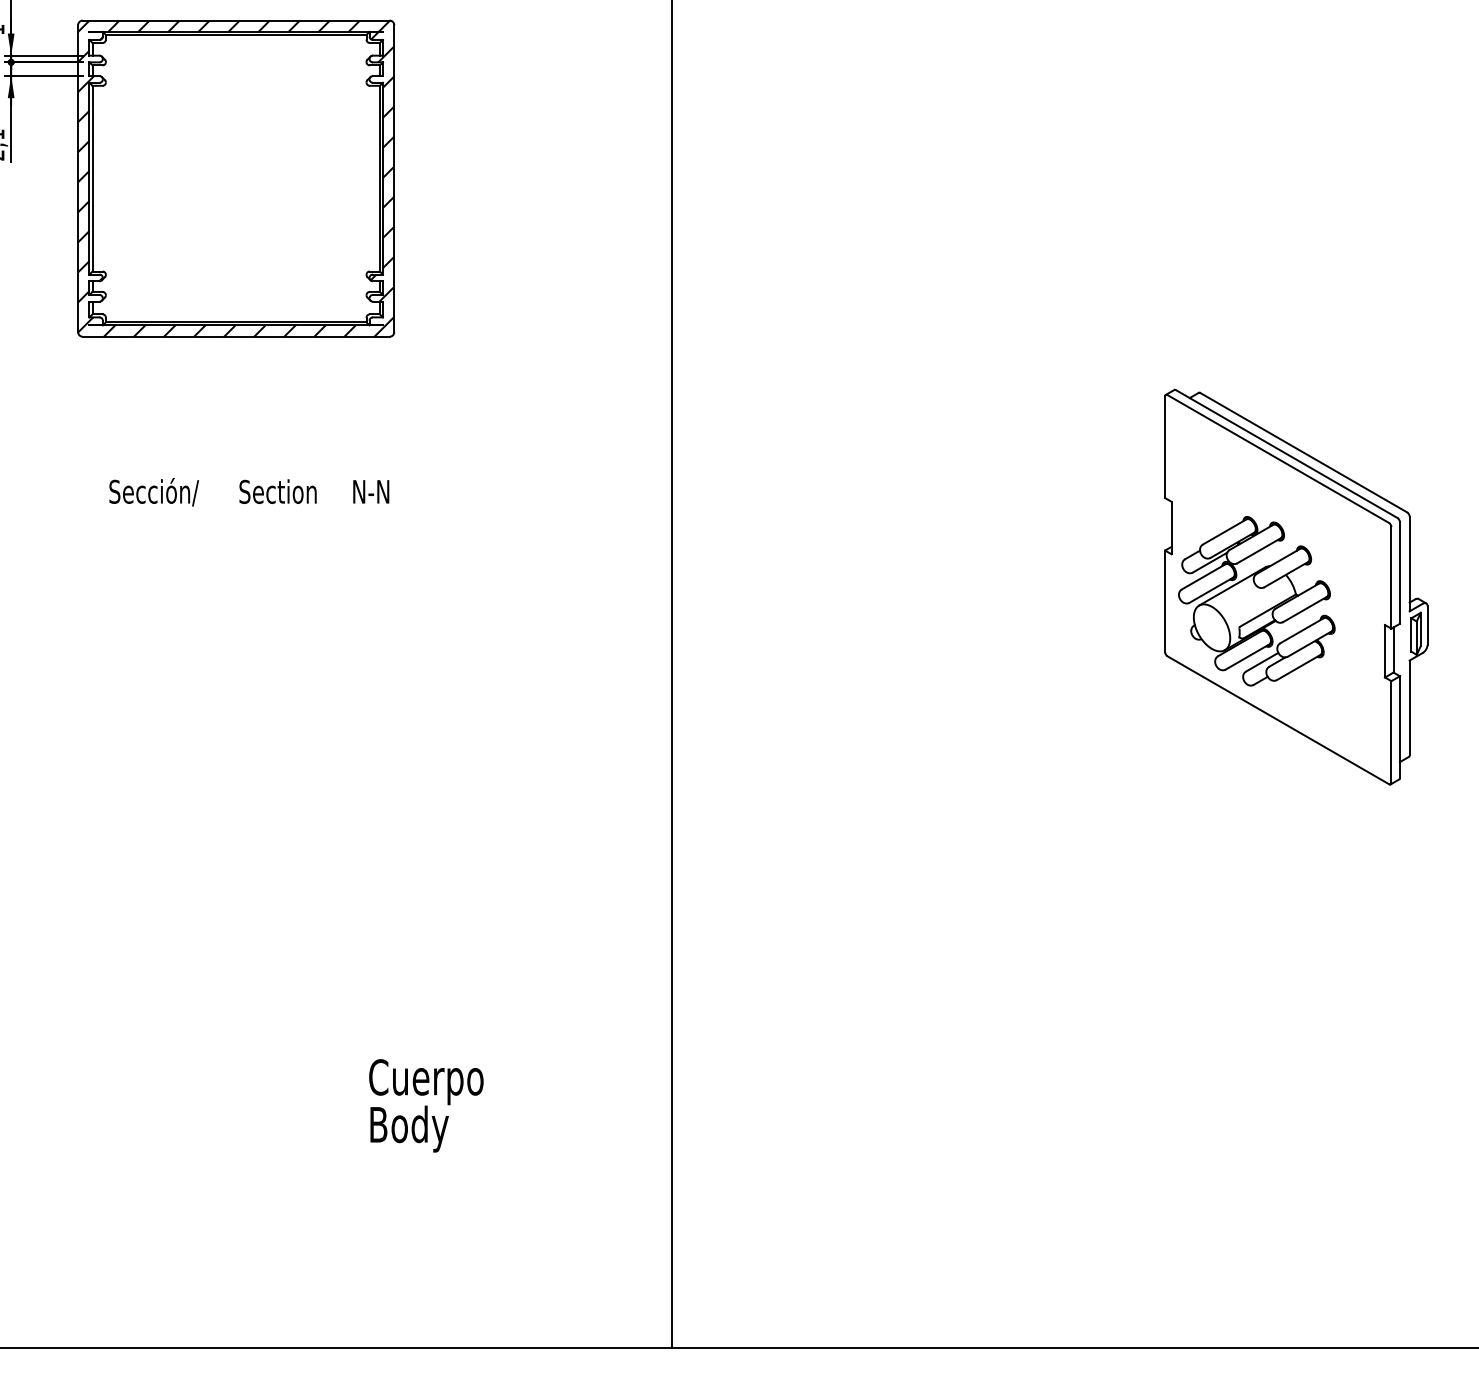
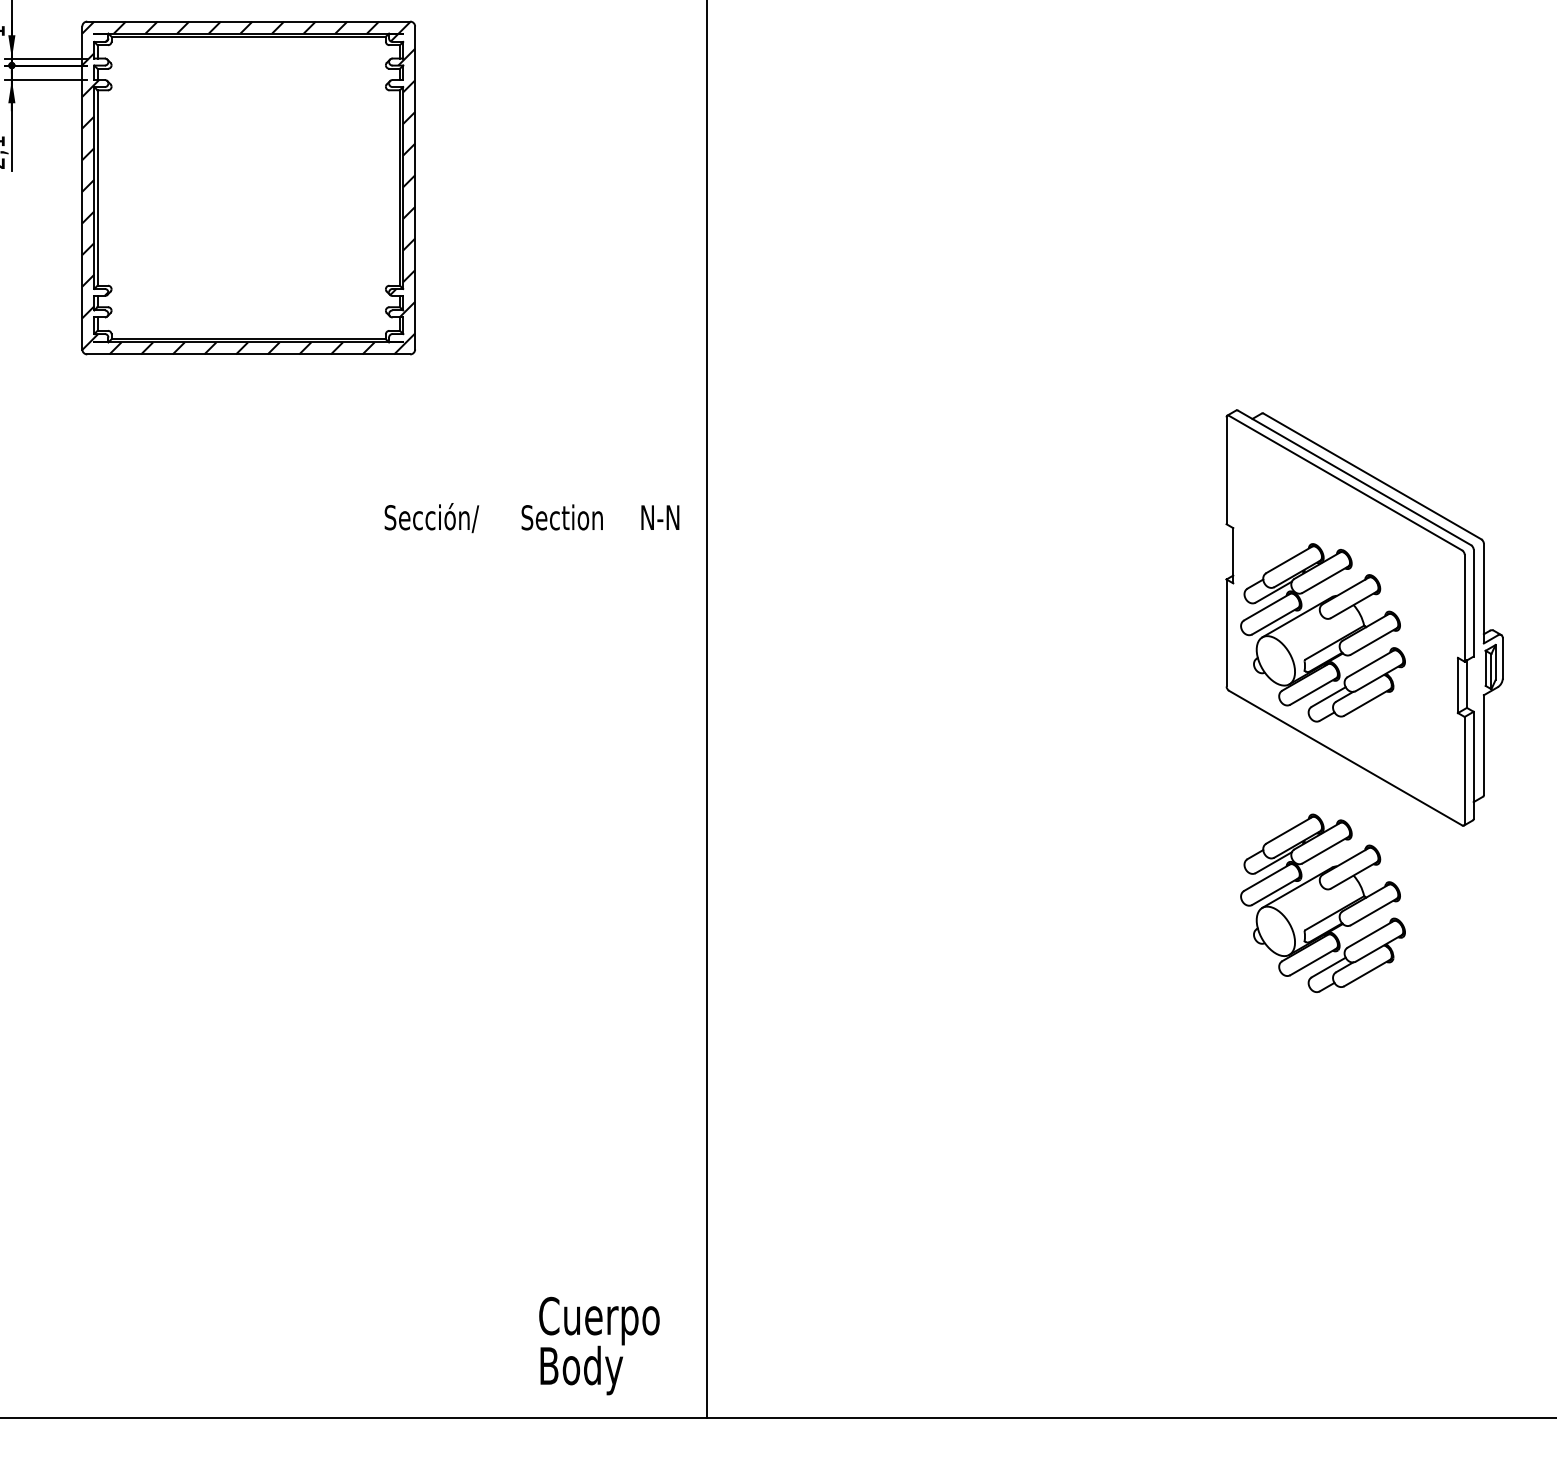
text: (249, 492) -> (532, 518), moved
part: (1256, 858) -> (1322, 903), added
text: (426, 1105) -> (599, 1345), moved

